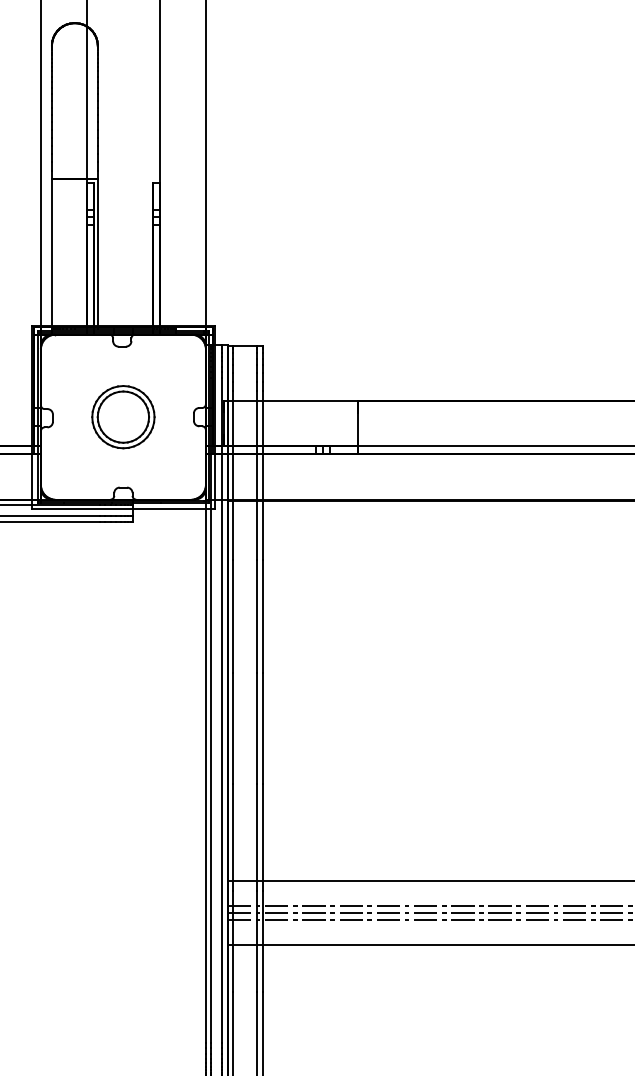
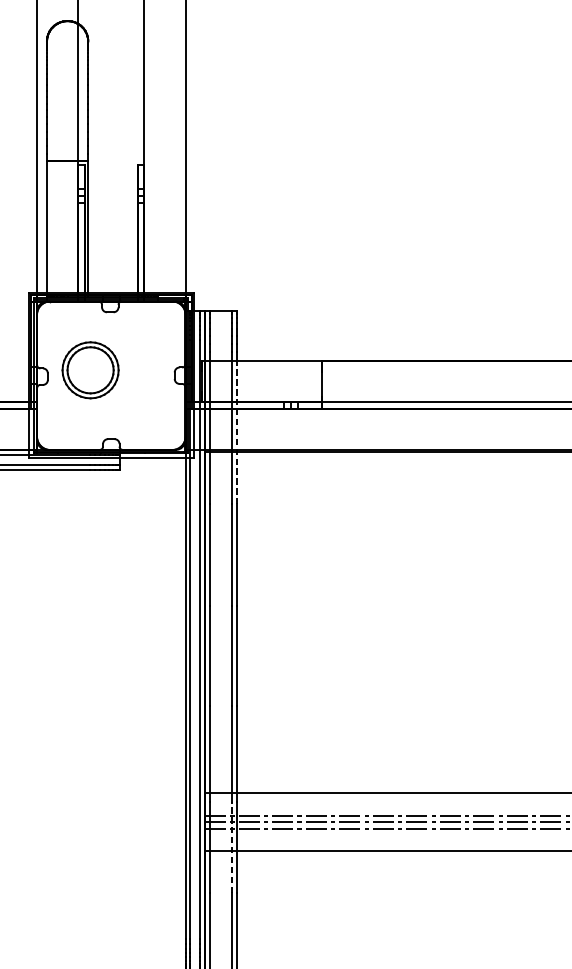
part: (123, 417) -> (90, 370), moved
line: (262, 480) -> (236, 432), solid -> dashed
line: (257, 940) -> (231, 846), solid -> dashed

